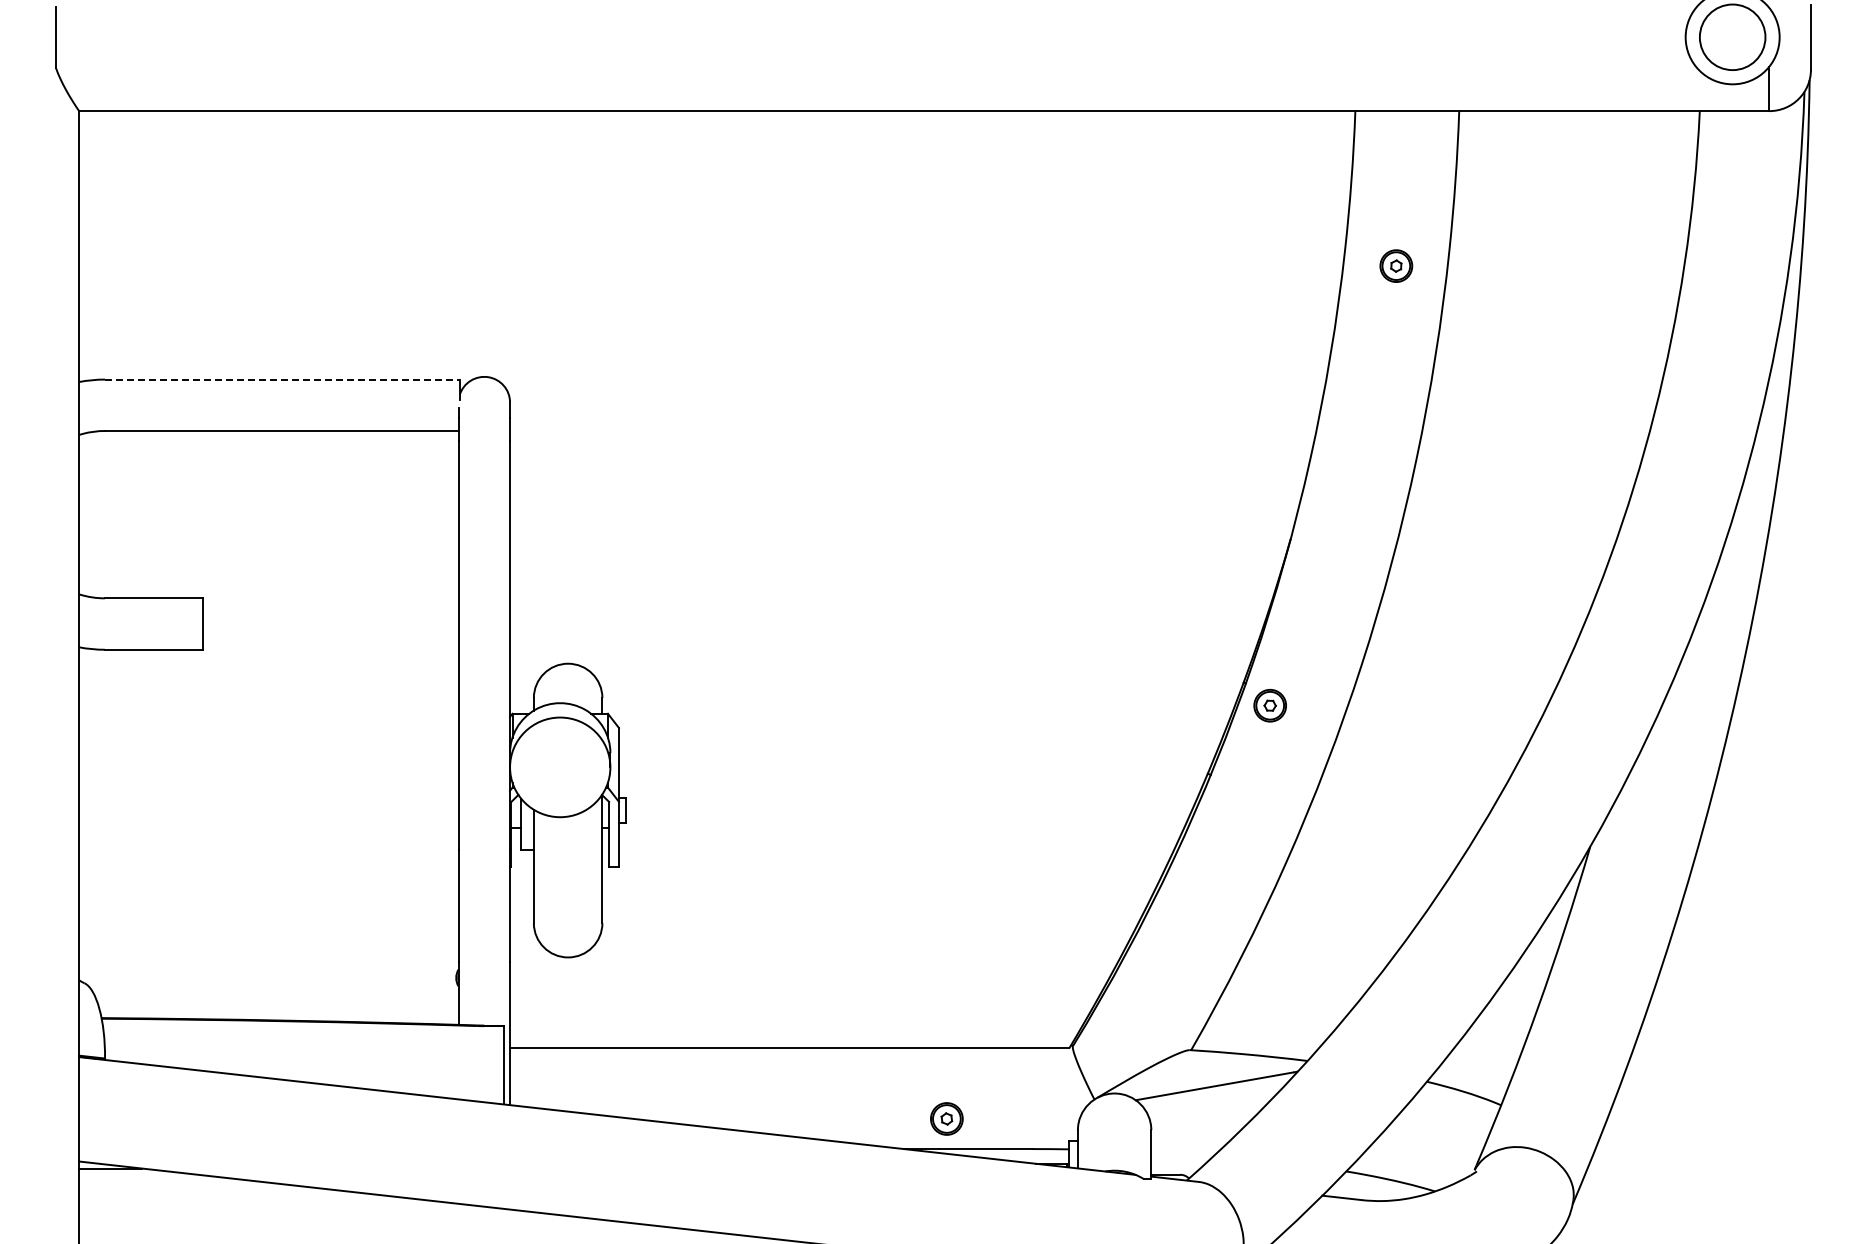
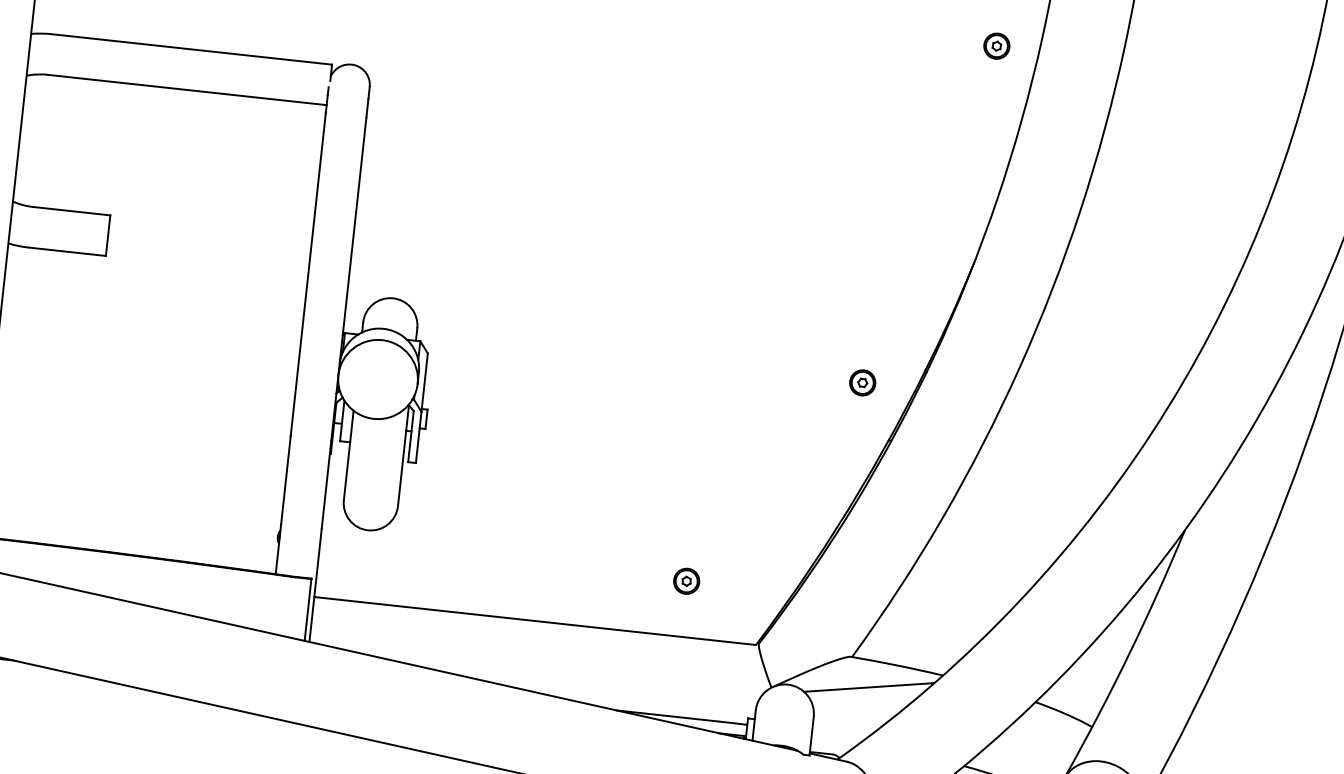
part: (1396, 265) -> (997, 45), moved
line: (282, 379) -> (191, 49), dashed -> solid
part: (1269, 705) -> (862, 382), moved
part: (946, 1118) -> (686, 580), moved

